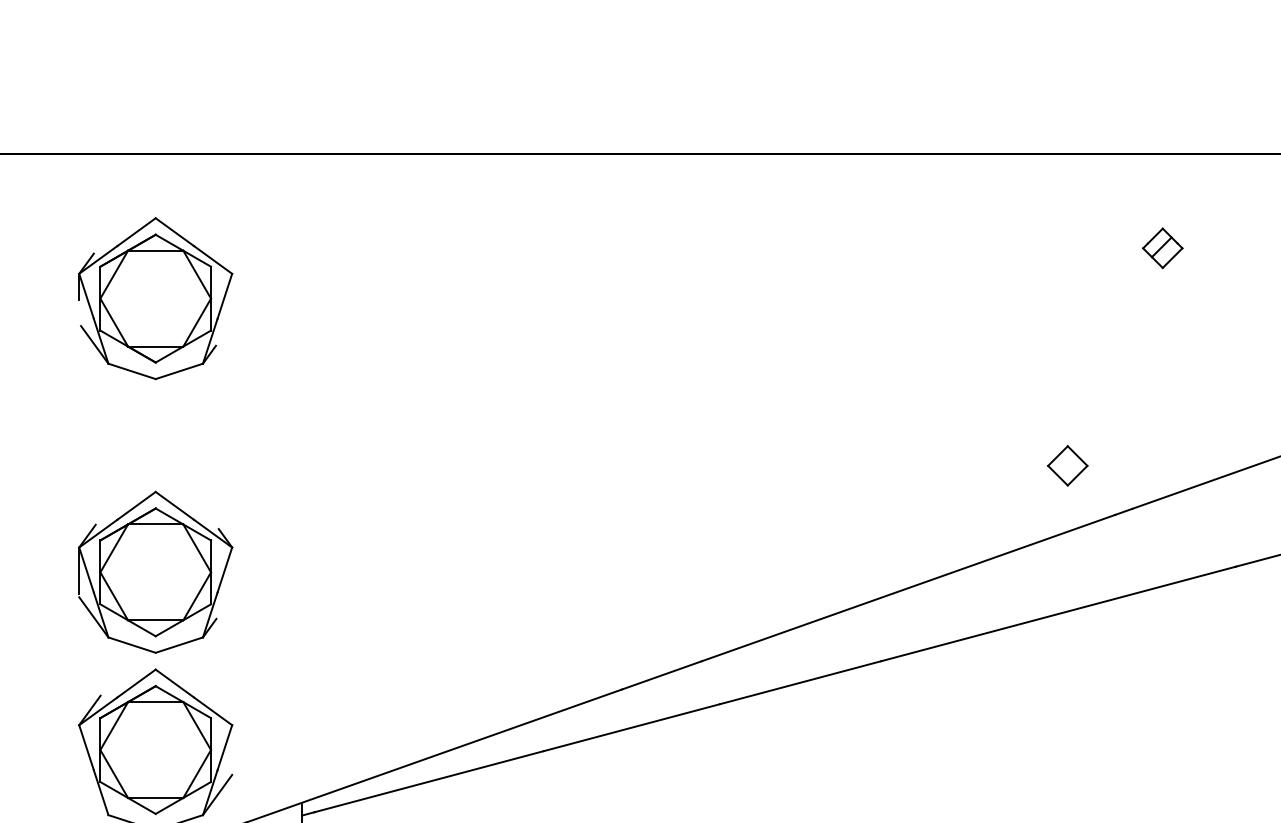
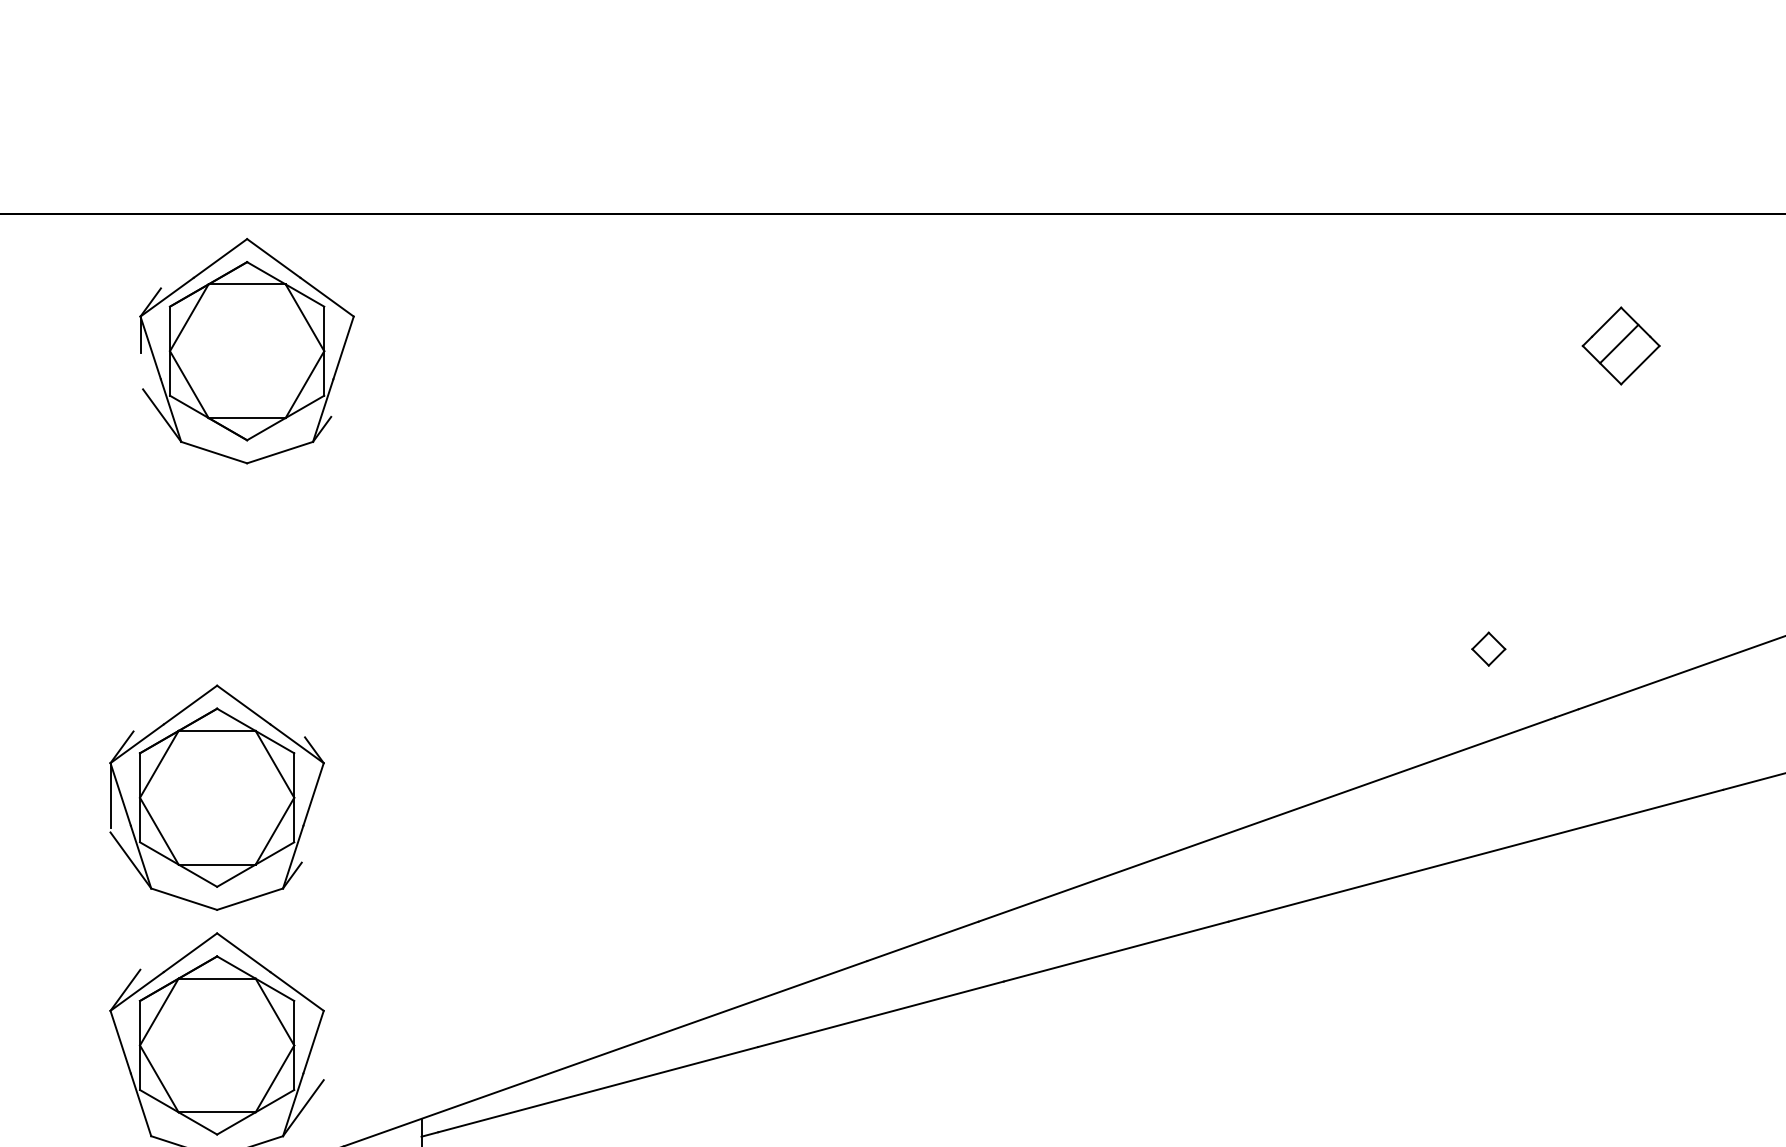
part: (1162, 247) -> (1620, 345), size x1.4
part: (155, 298) -> (246, 351), moved
part: (1067, 465) -> (1488, 648), size x0.6

